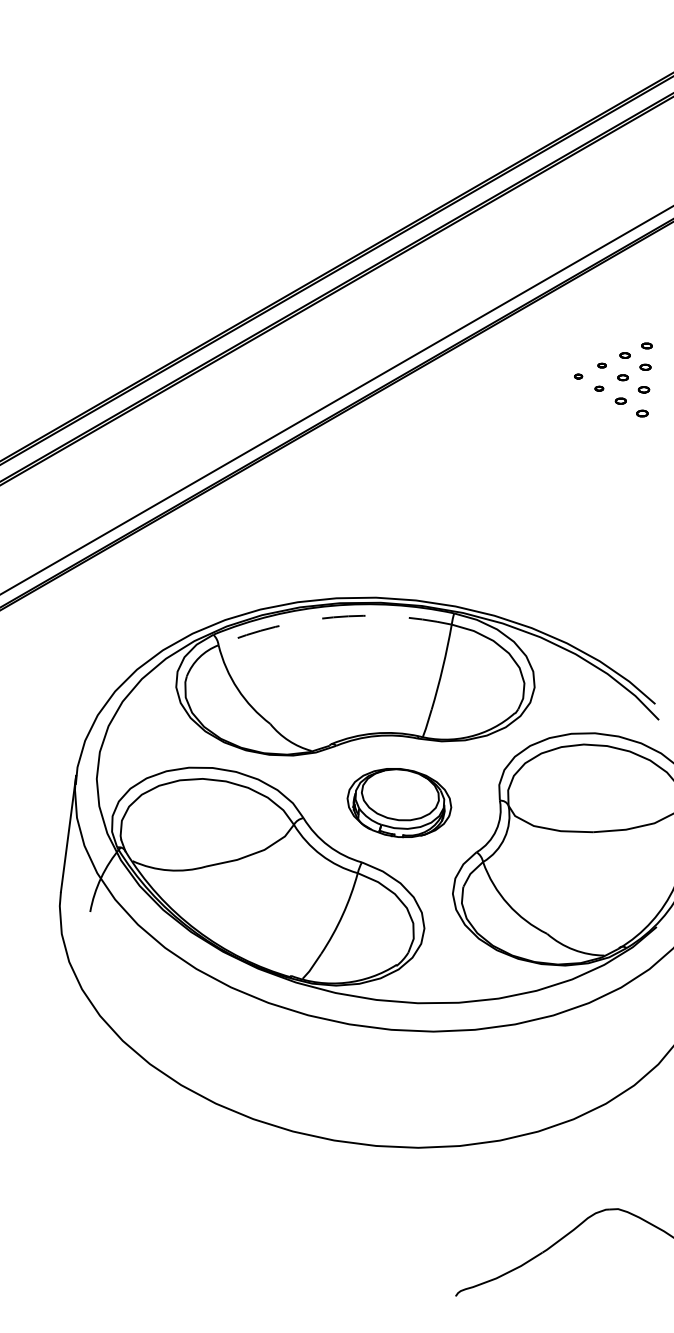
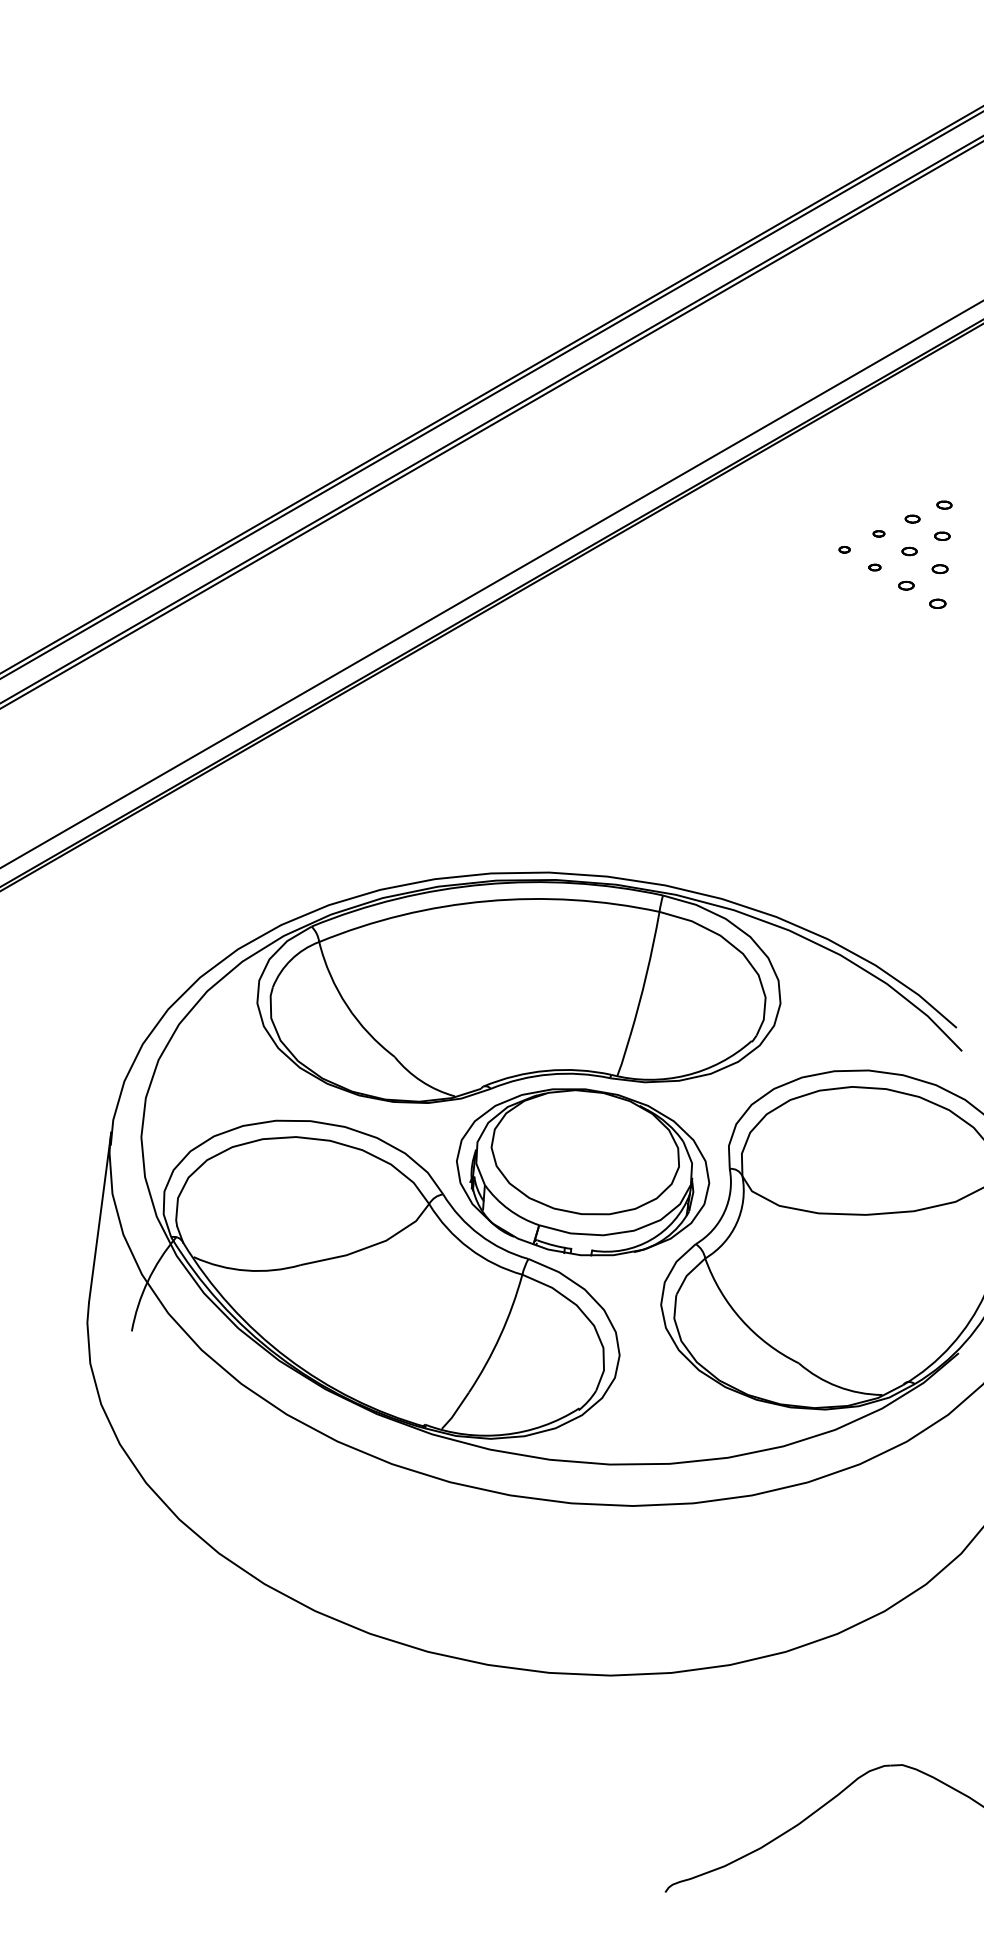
arc: (333, 617) -> (486, 901), dashed -> solid
part: (399, 802) -> (583, 1171), size x1.67

